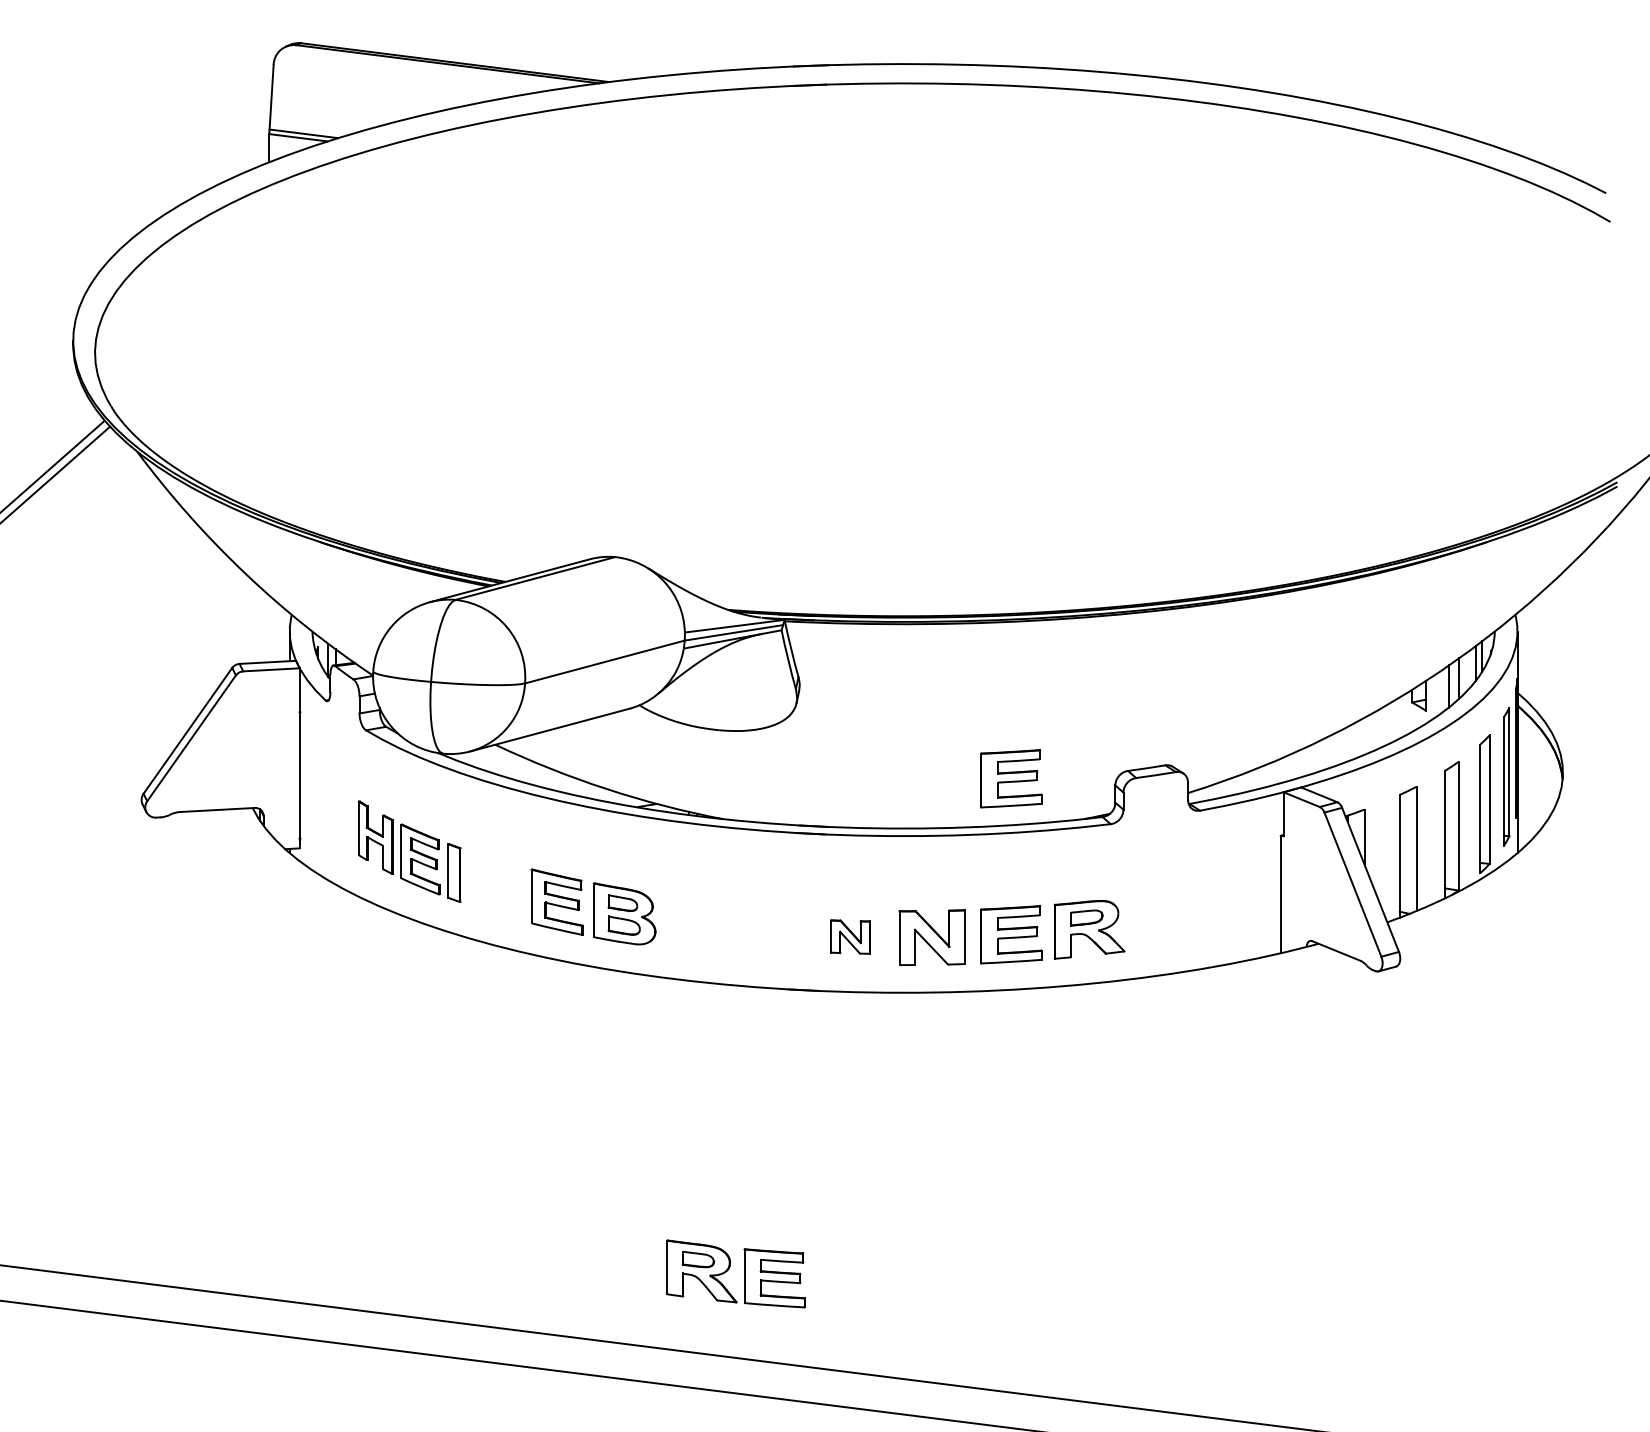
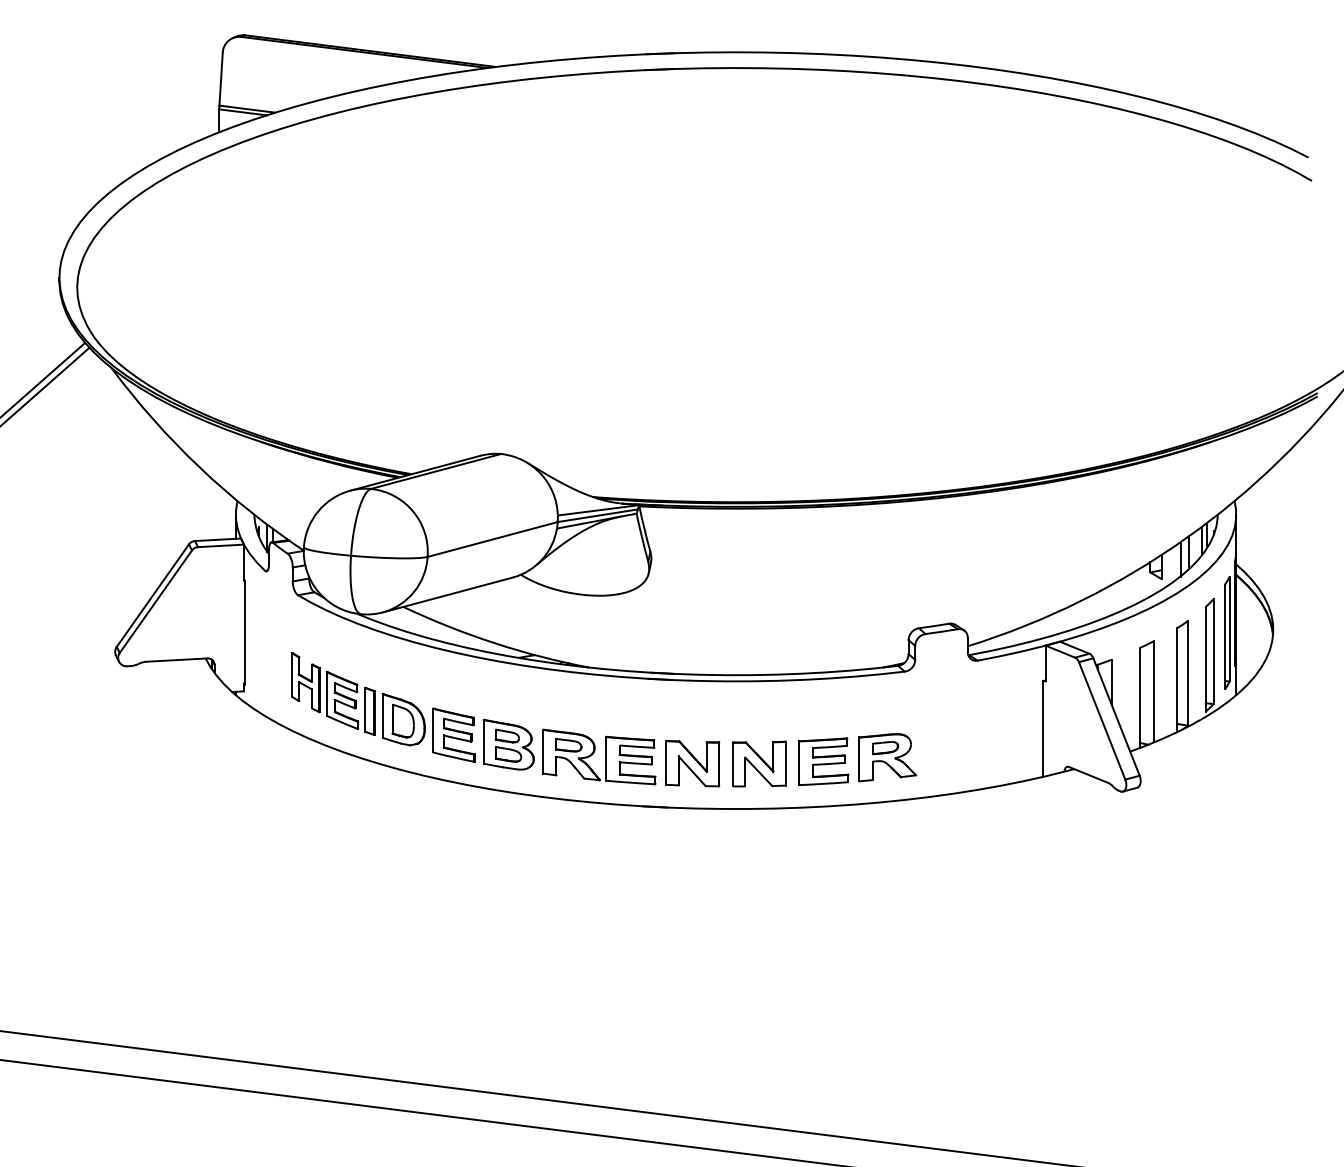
part: (1011, 778) -> (823, 634), removed
part: (495, 882) -> (403, 719), added
part: (850, 936) -> (692, 763), size x1.67
part: (729, 1269) -> (594, 753), moved

